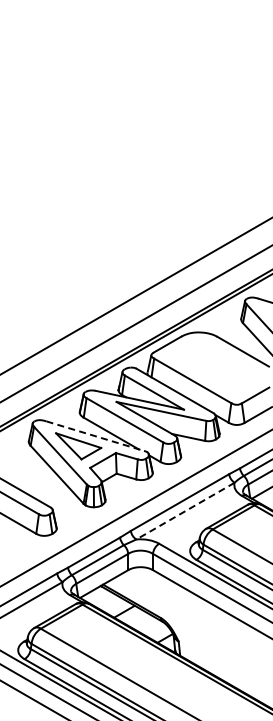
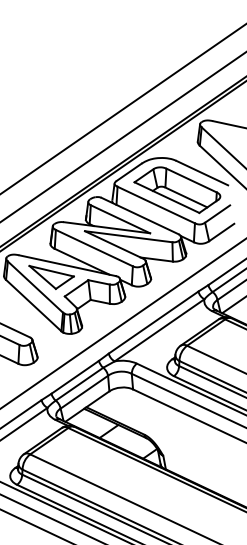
part: (215, 367) -> (176, 190), added
line: (96, 436) -> (68, 265), dashed -> solid
line: (185, 511) -> (159, 330), dashed -> solid

